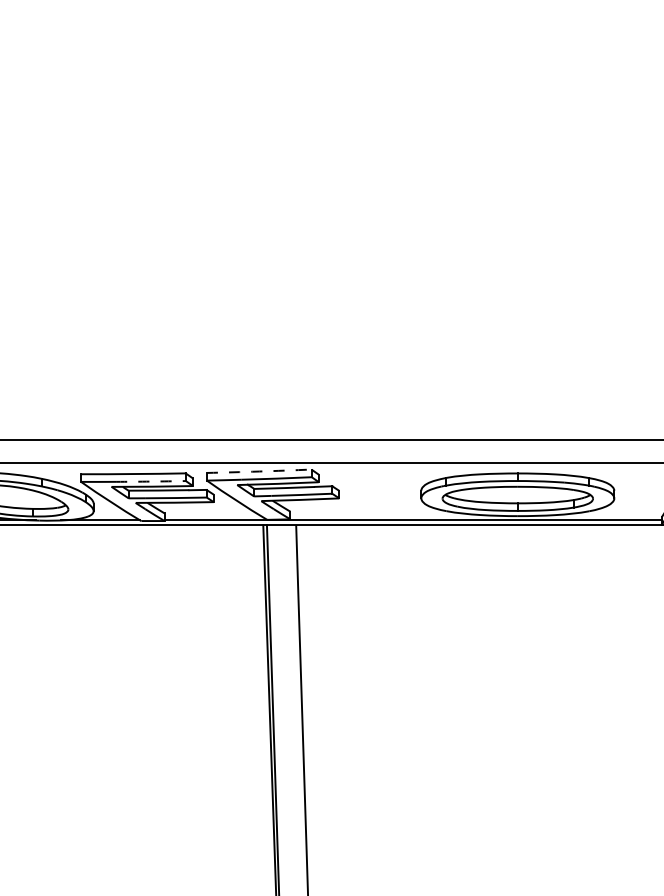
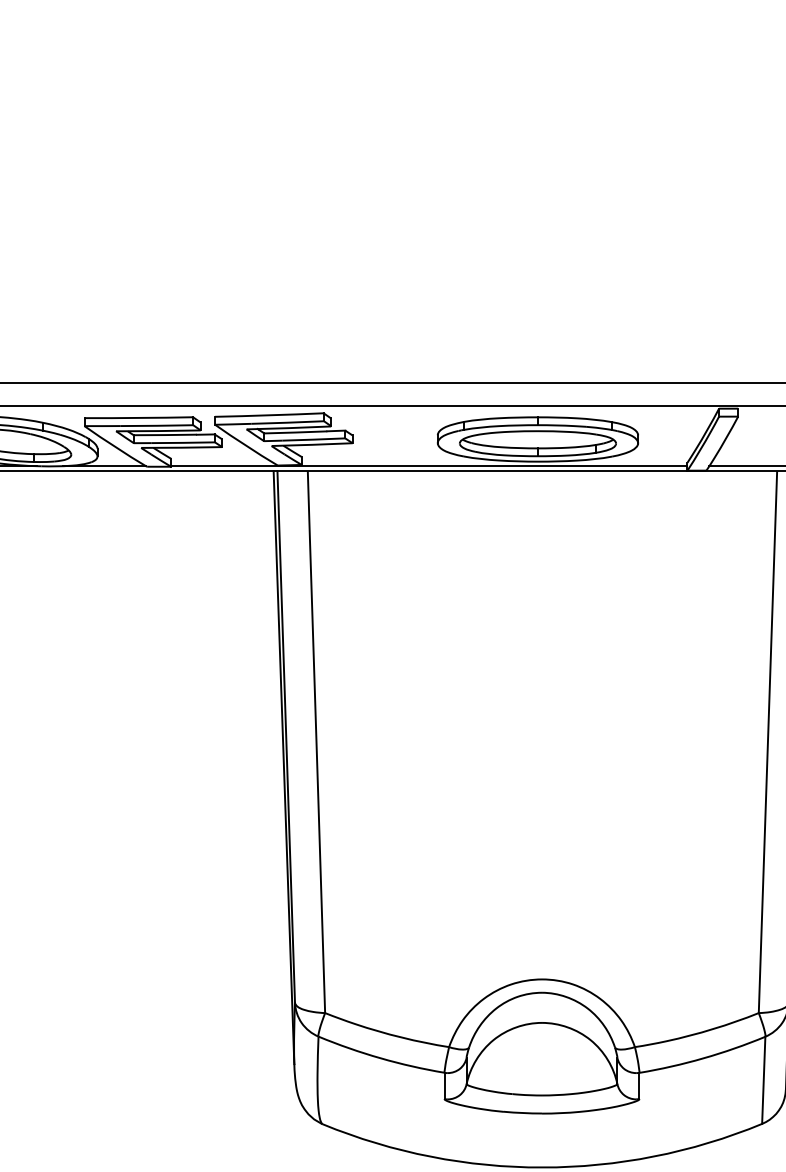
arc: (259, 471) -> (269, 415), dashed -> solid
arc: (151, 481) -> (157, 425), dashed -> solid

